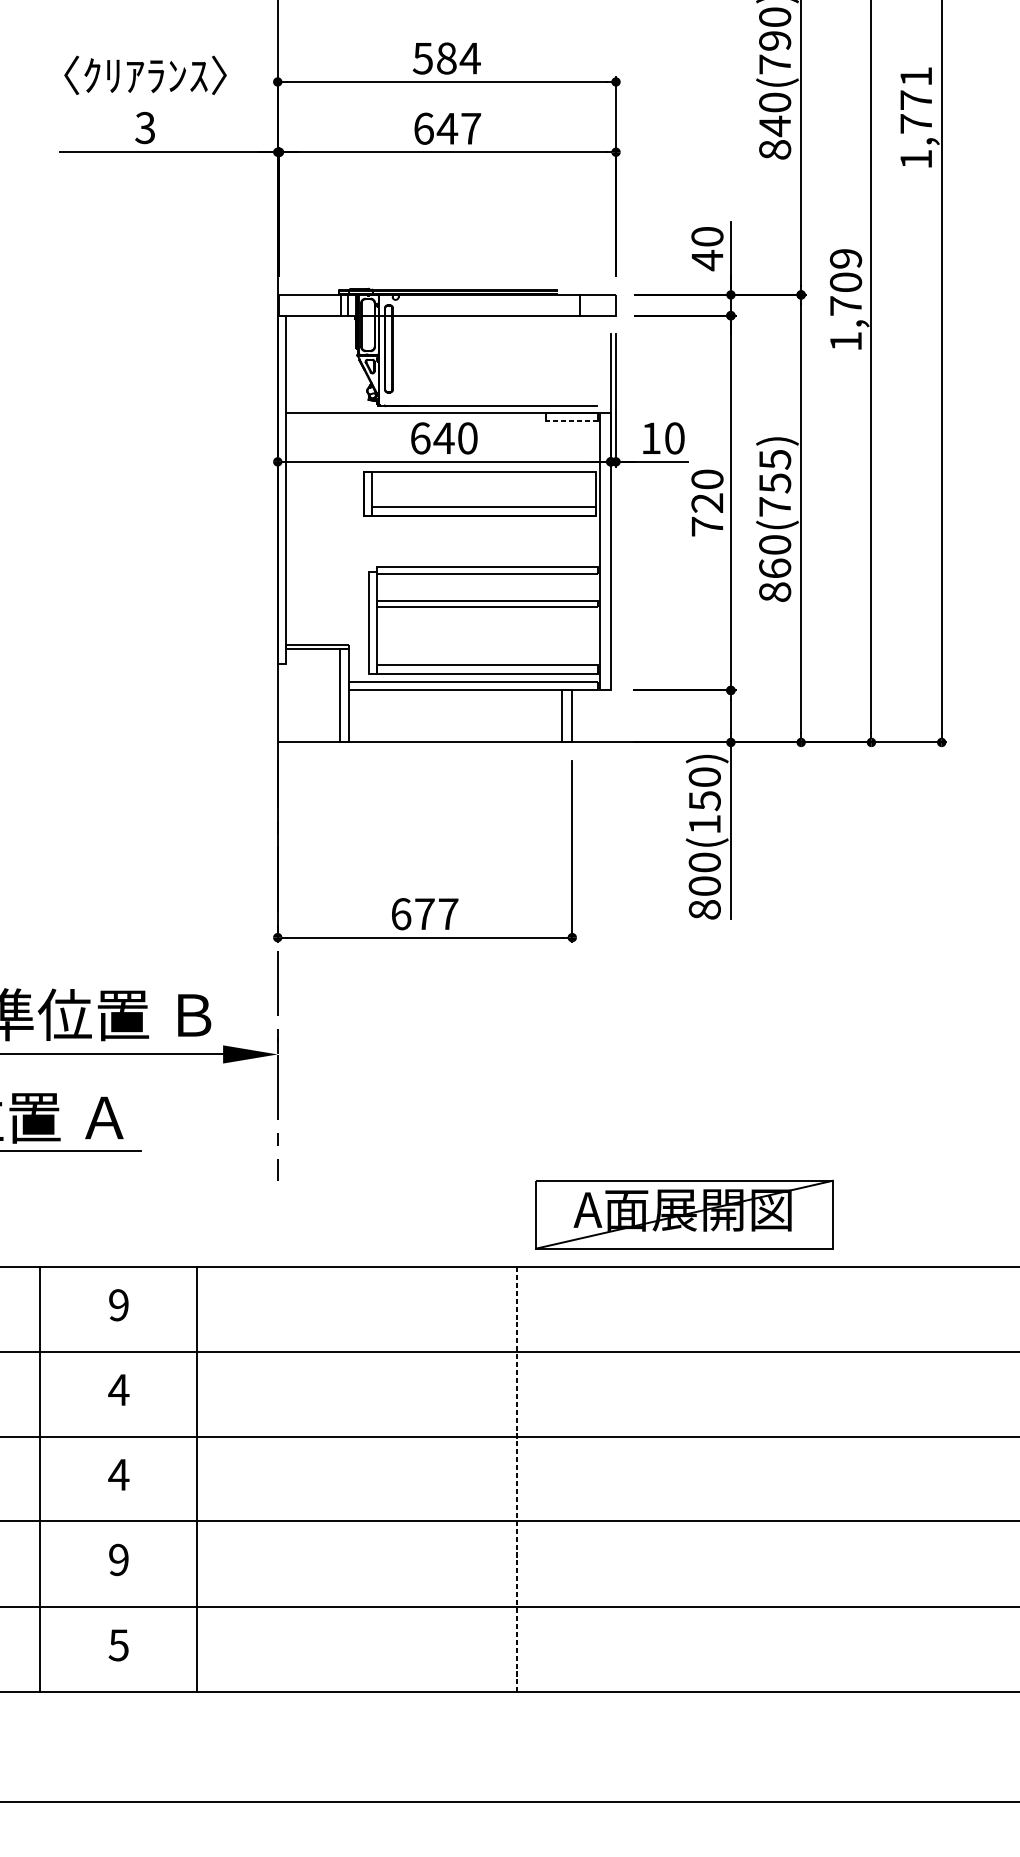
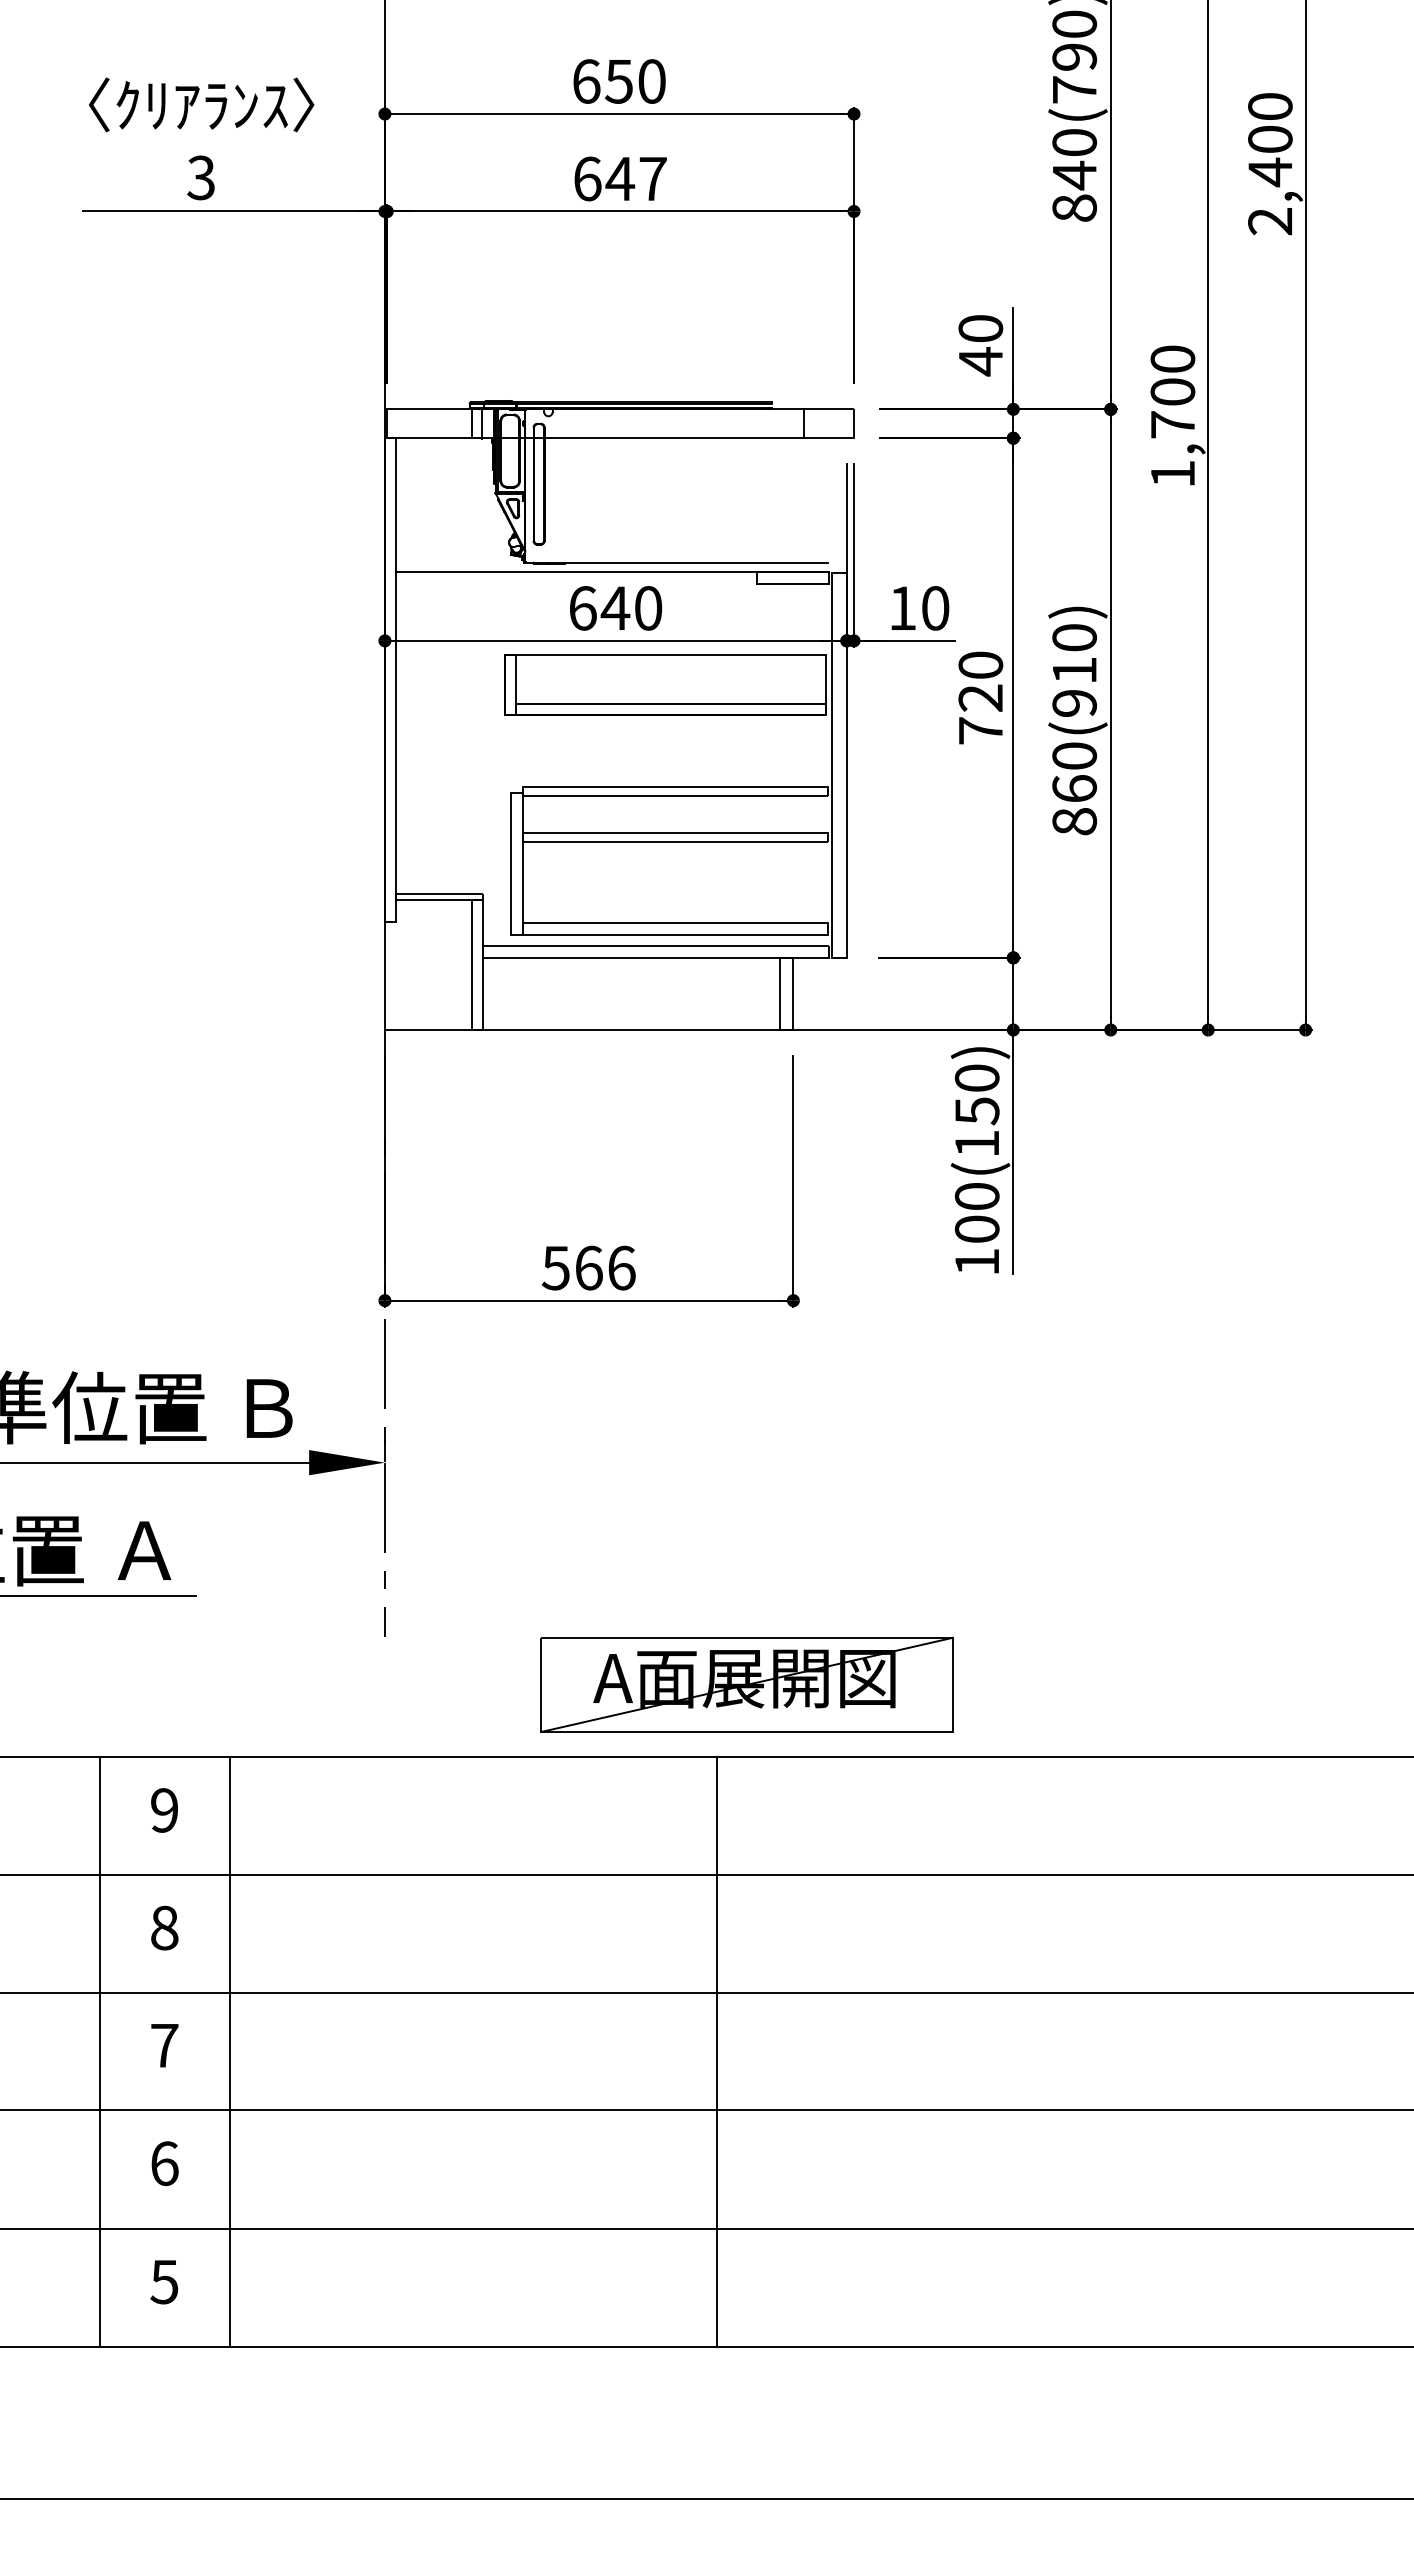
text: (446, 58) -> (619, 81), 584 -> 650
text: (916, 118) -> (1270, 164), 1,771 -> 2,400
text: (845, 258) -> (1172, 358), 1,709 -> 1,700
line: (571, 421) -> (792, 584), dashed -> solid
text: (775, 483) -> (1074, 670), 860(755) -> 860(910)
text: (705, 909) -> (977, 1261), 800(150) -> 100(150)
text: (424, 913) -> (588, 1267), 677 -> 566
part: (684, 1214) -> (746, 1684), moved
text: (118, 1389) -> (164, 1927), 4 -> 8
text: (118, 1474) -> (164, 2045), 4 -> 7
line: (40, 1479) -> (99, 2051), moved
line: (197, 1479) -> (230, 2051), moved
line: (517, 1479) -> (717, 2052), dashed -> solid
text: (118, 1559) -> (164, 2163), 9 -> 6

